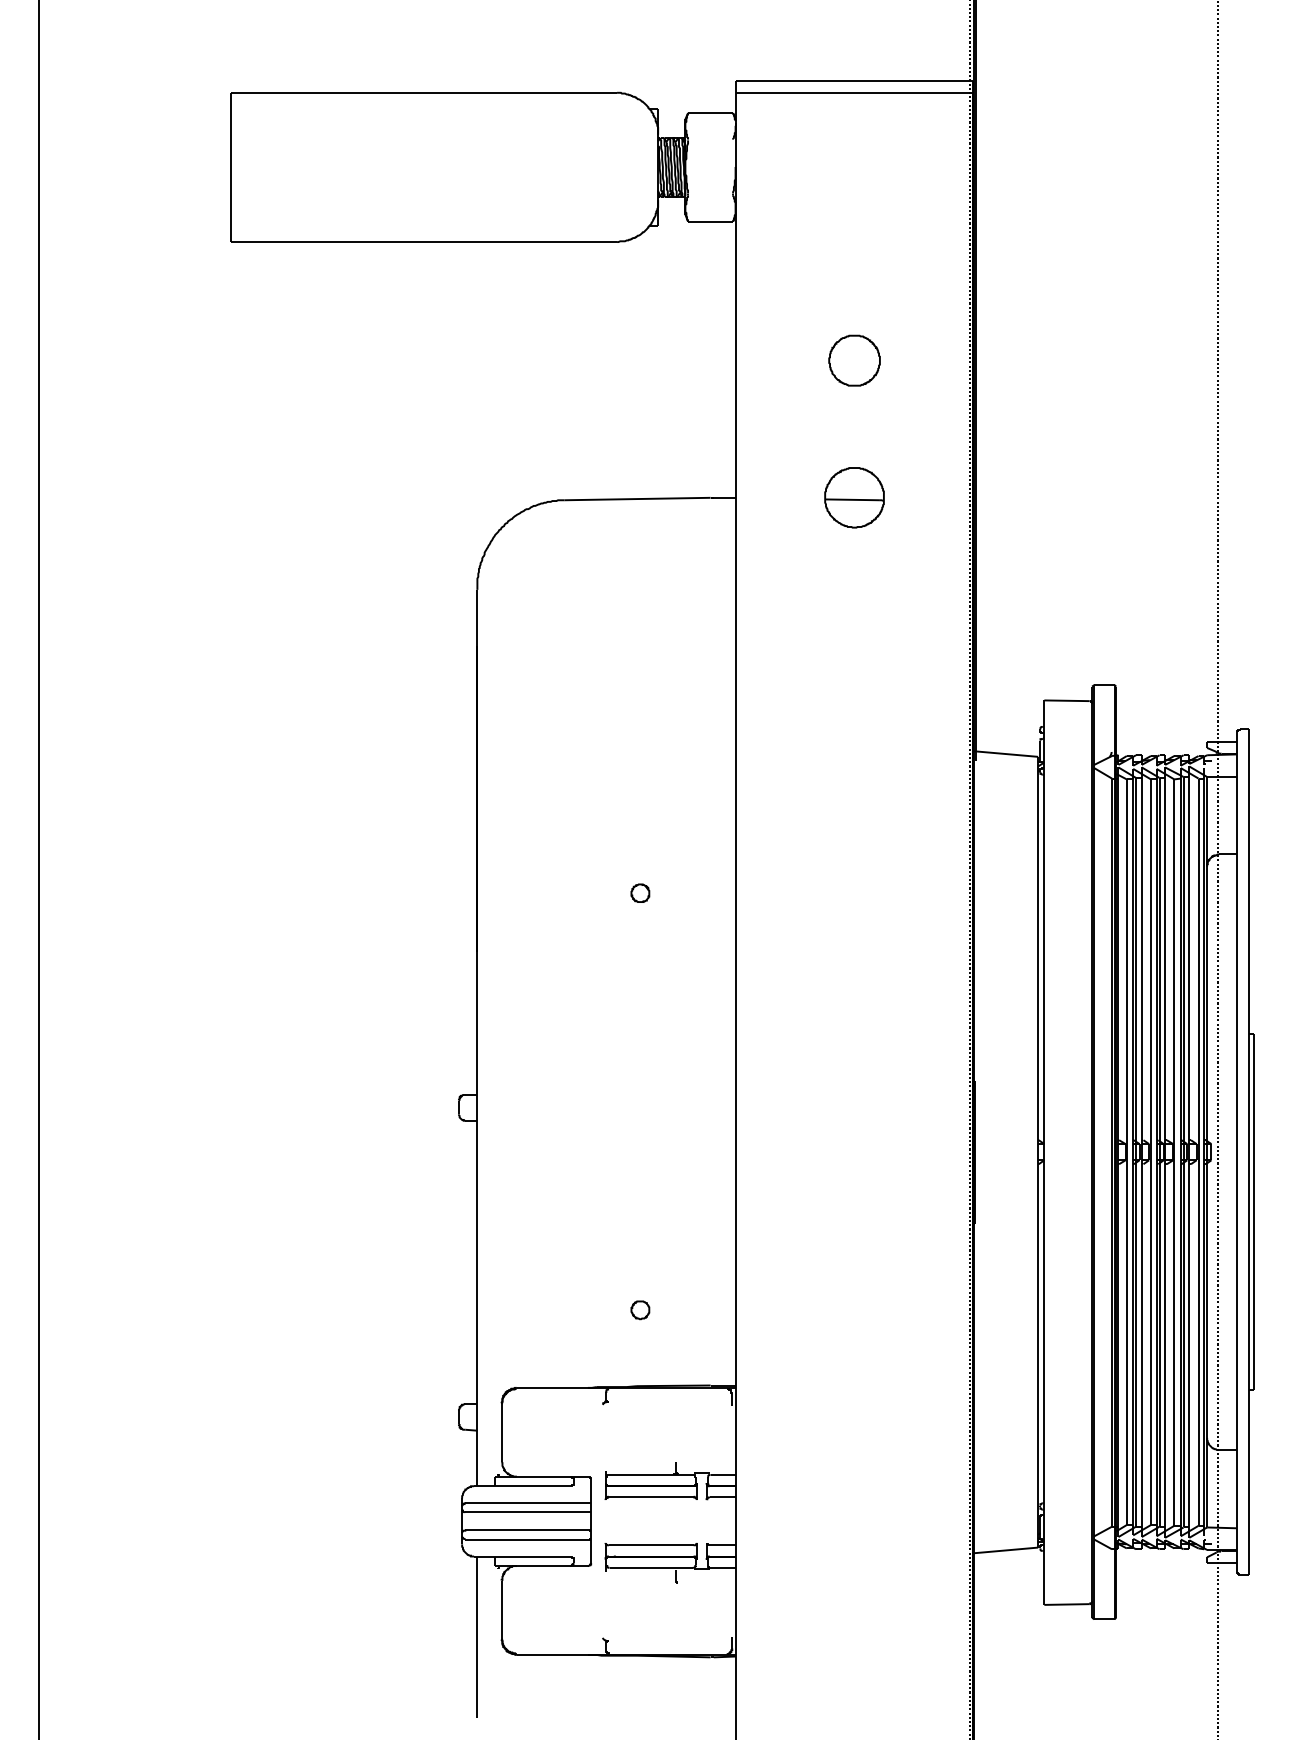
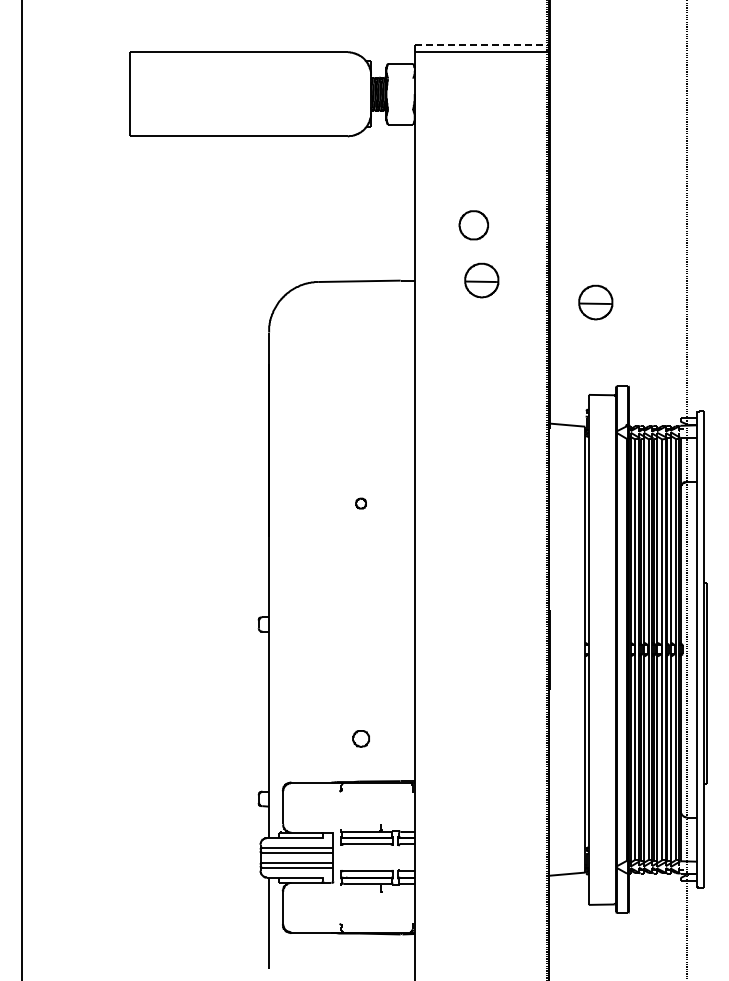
line: (855, 80) -> (482, 45), solid -> dashed
part: (853, 361) -> (473, 225), moved
part: (1056, 536) -> (595, 302), added
part: (639, 1309) -> (360, 738), size x1.6

